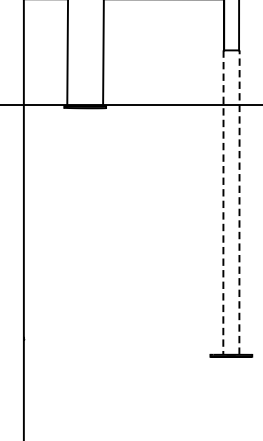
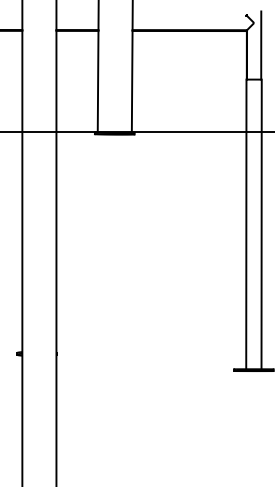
line: (223, 202) -> (246, 224), dashed -> solid
line: (239, 202) -> (261, 224), dashed -> solid

